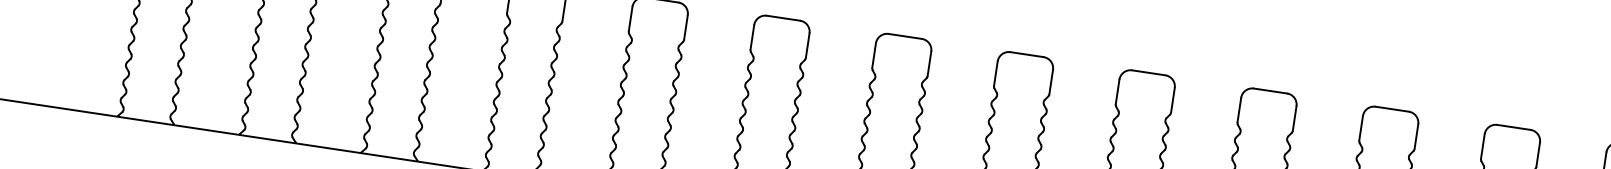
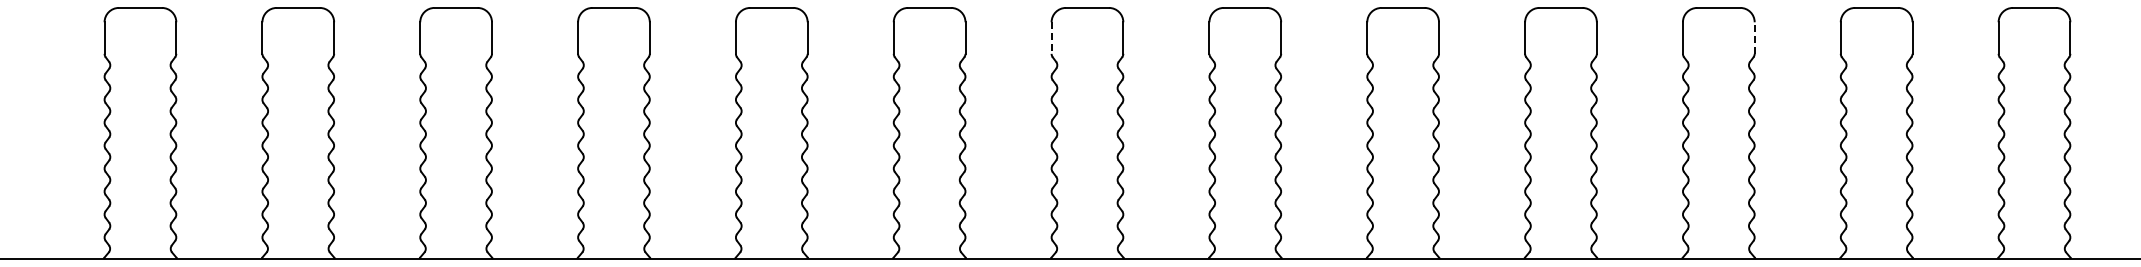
line: (874, 55) -> (1051, 38), solid -> dashed
line: (1416, 136) -> (1754, 38), solid -> dashed

